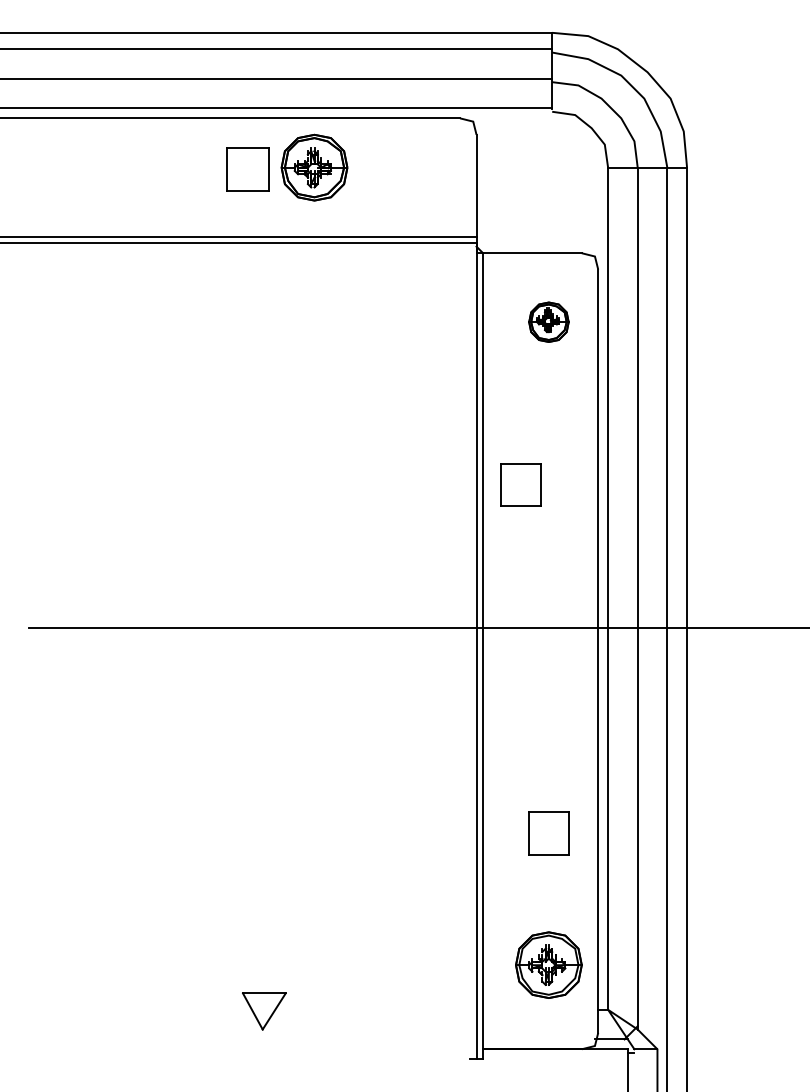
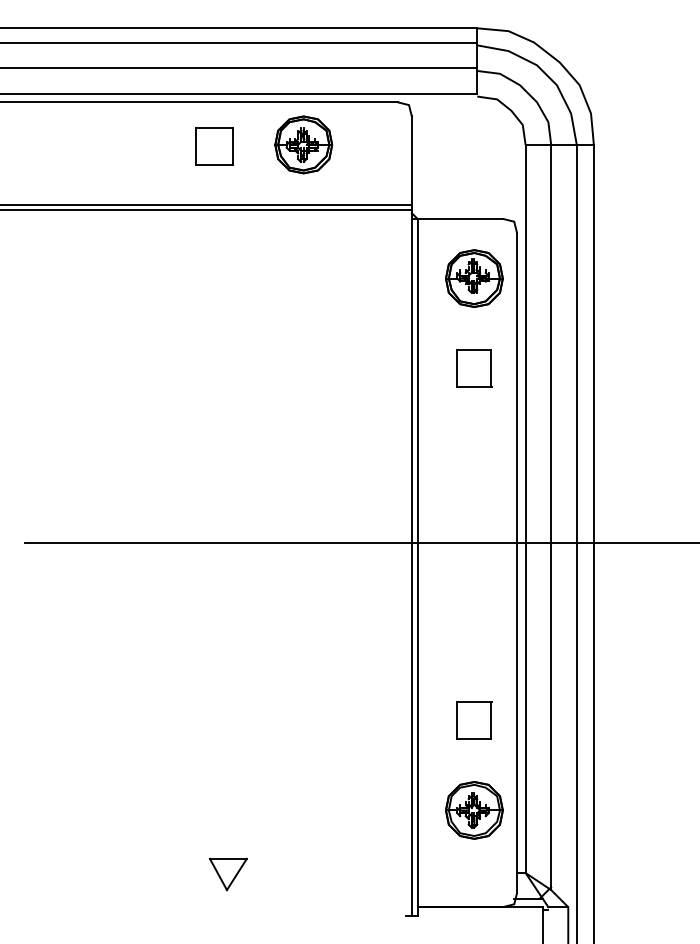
part: (314, 167) -> (303, 144), moved
part: (548, 322) -> (474, 278), size x1.67
part: (521, 485) -> (474, 368), moved
part: (548, 965) -> (474, 810), moved

